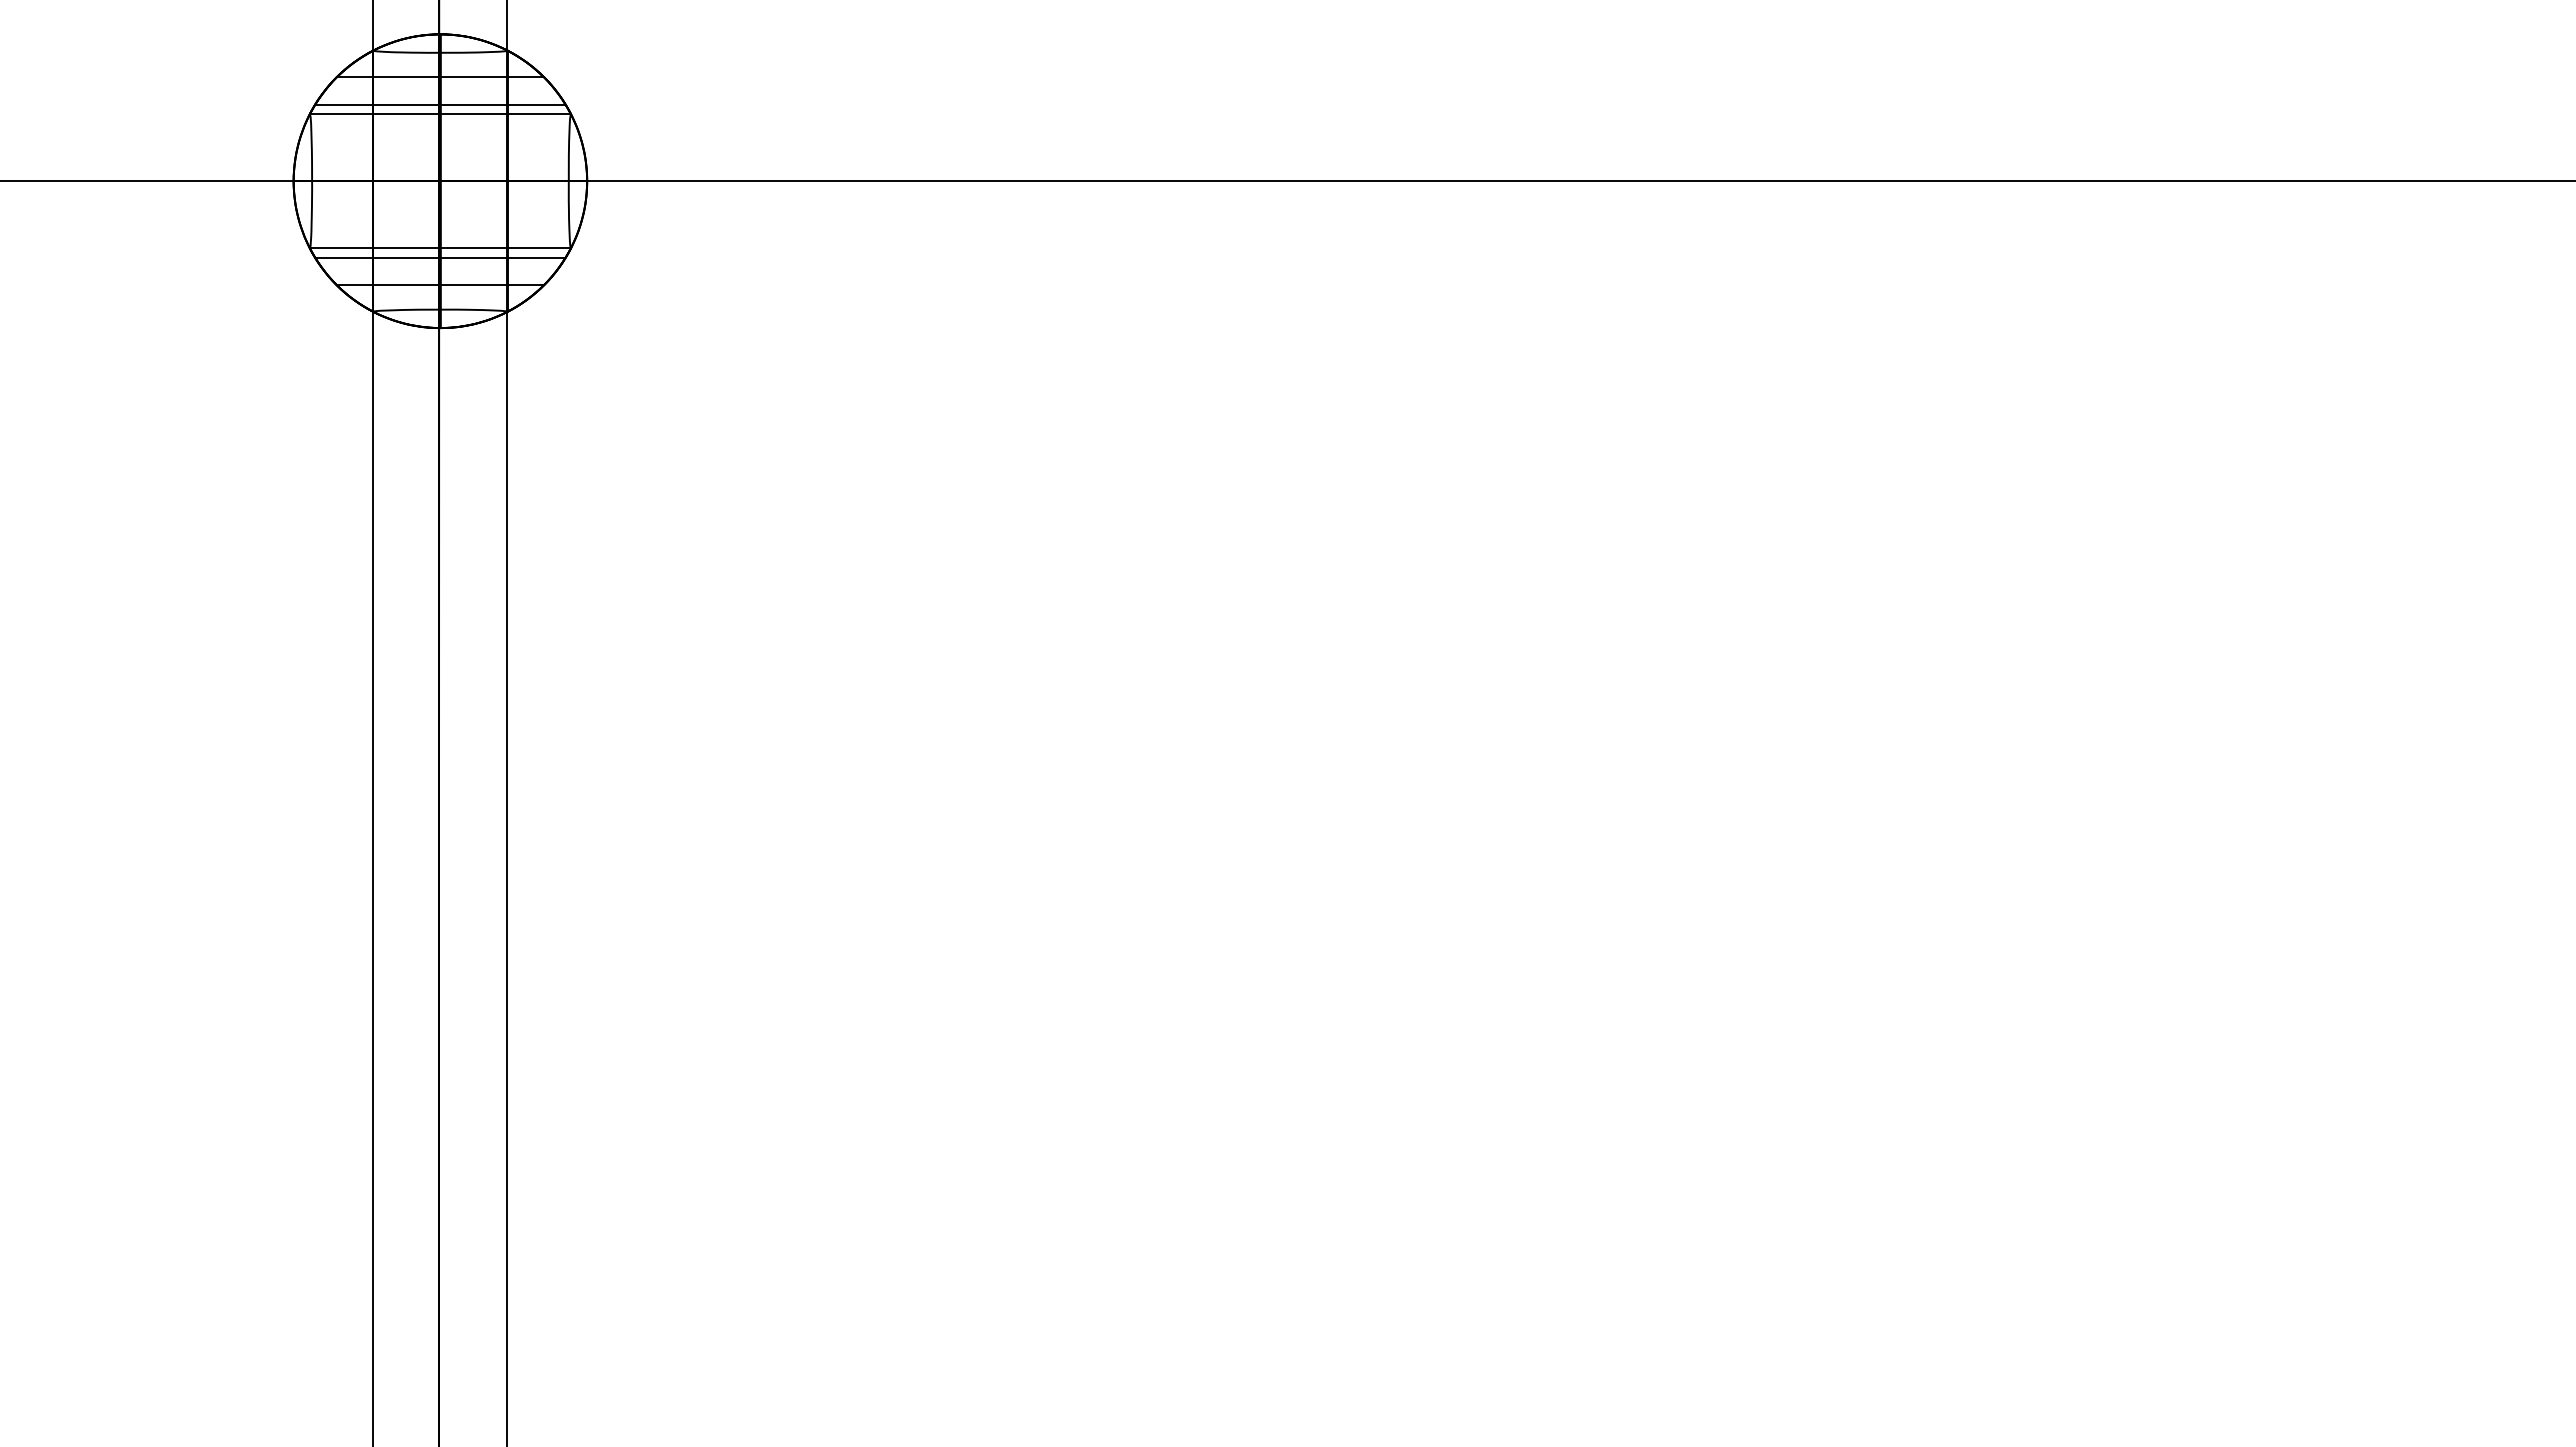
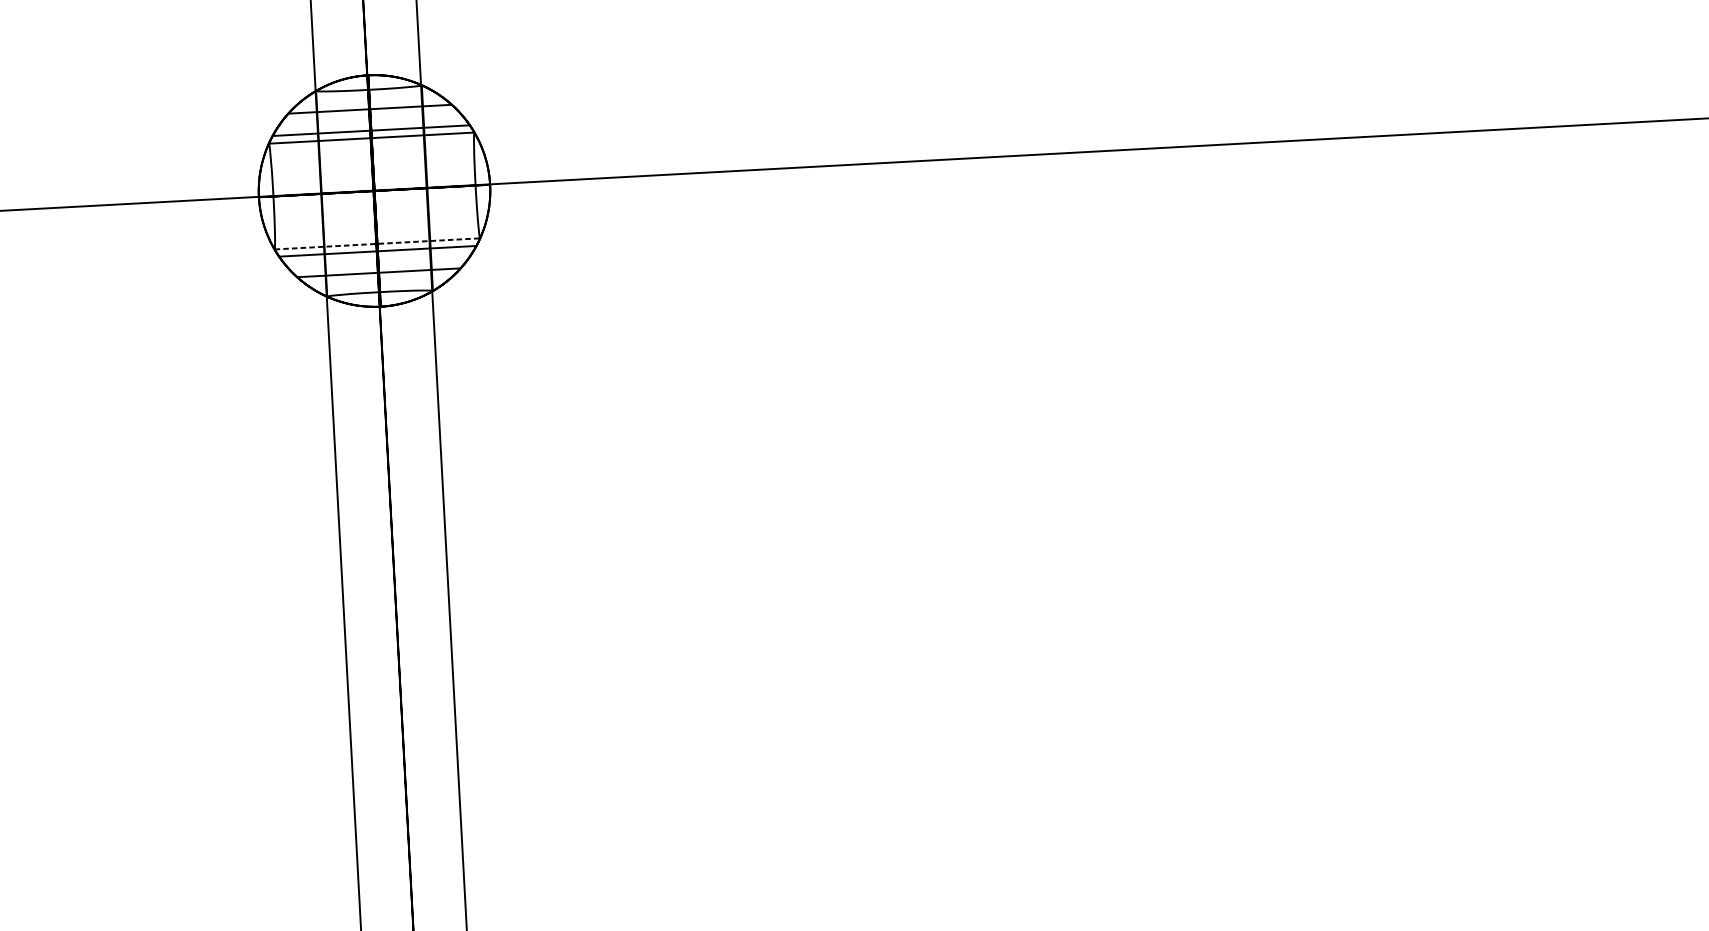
line: (440, 248) -> (377, 244), solid -> dashed

